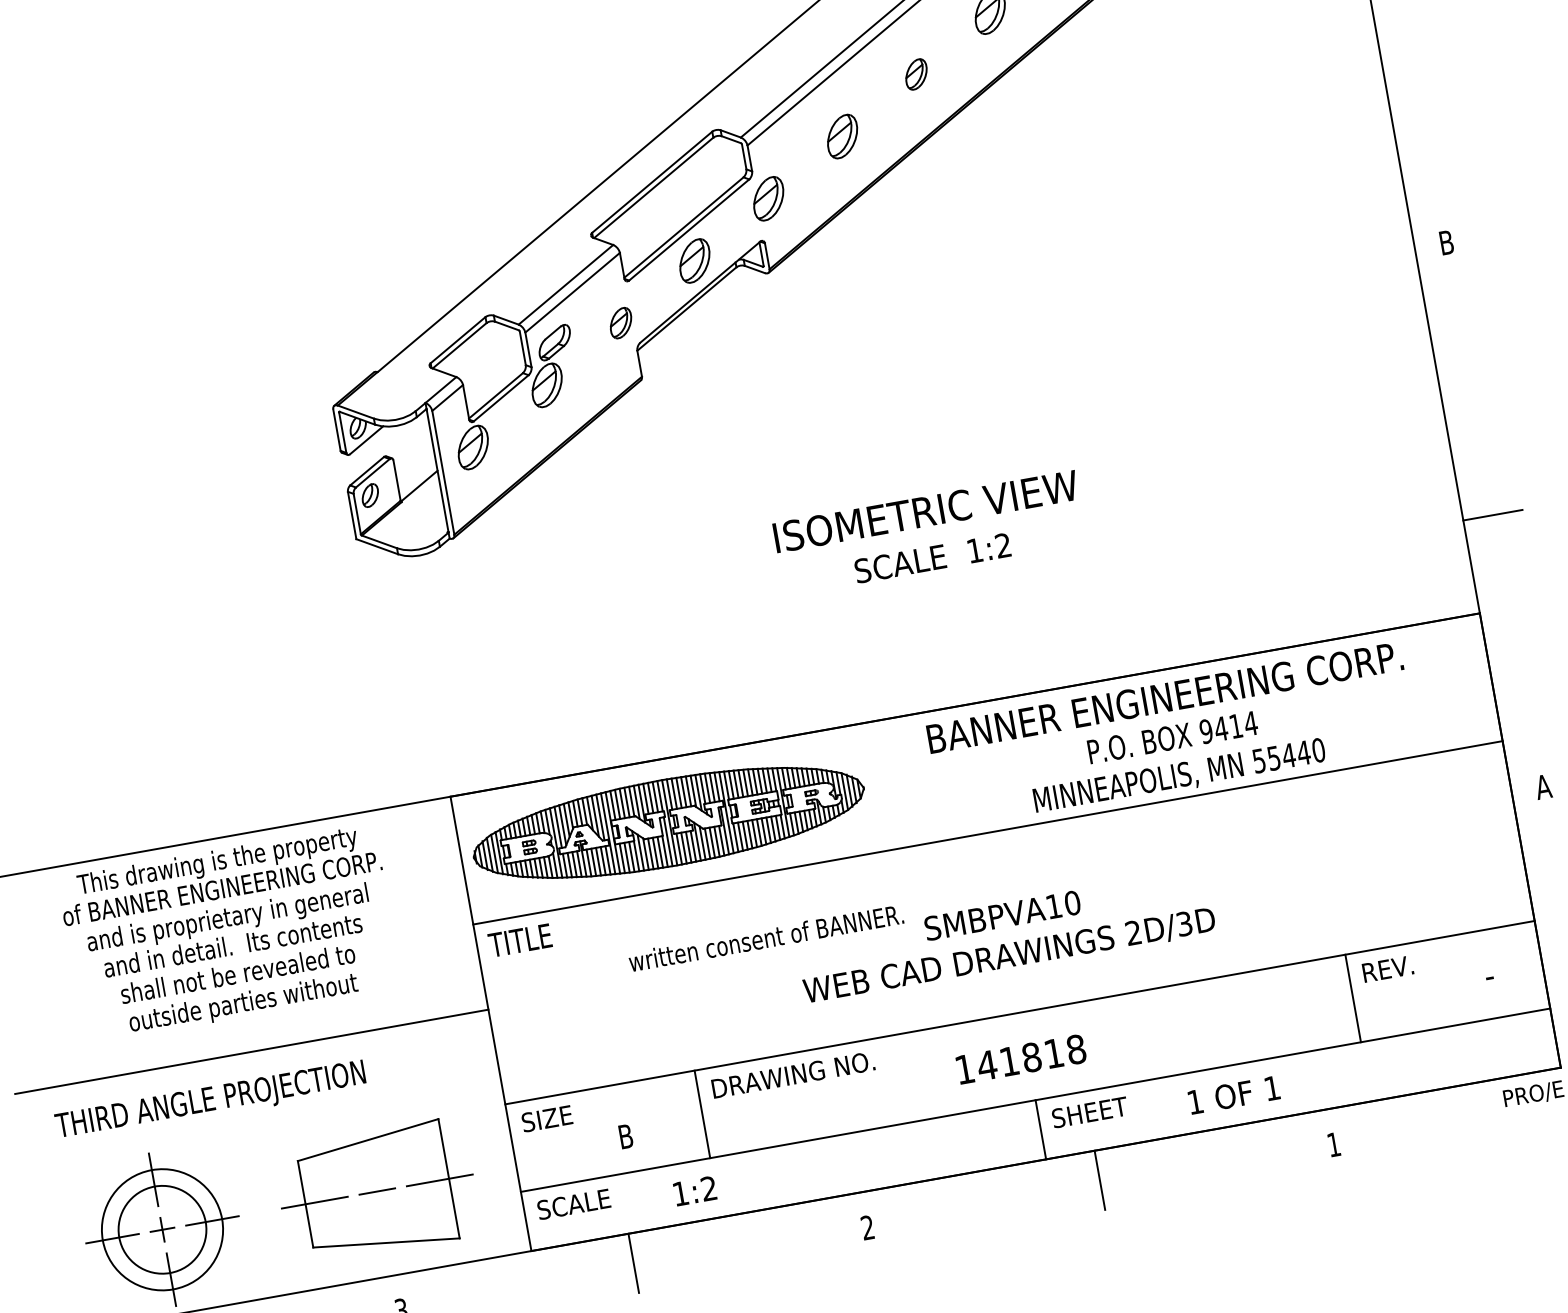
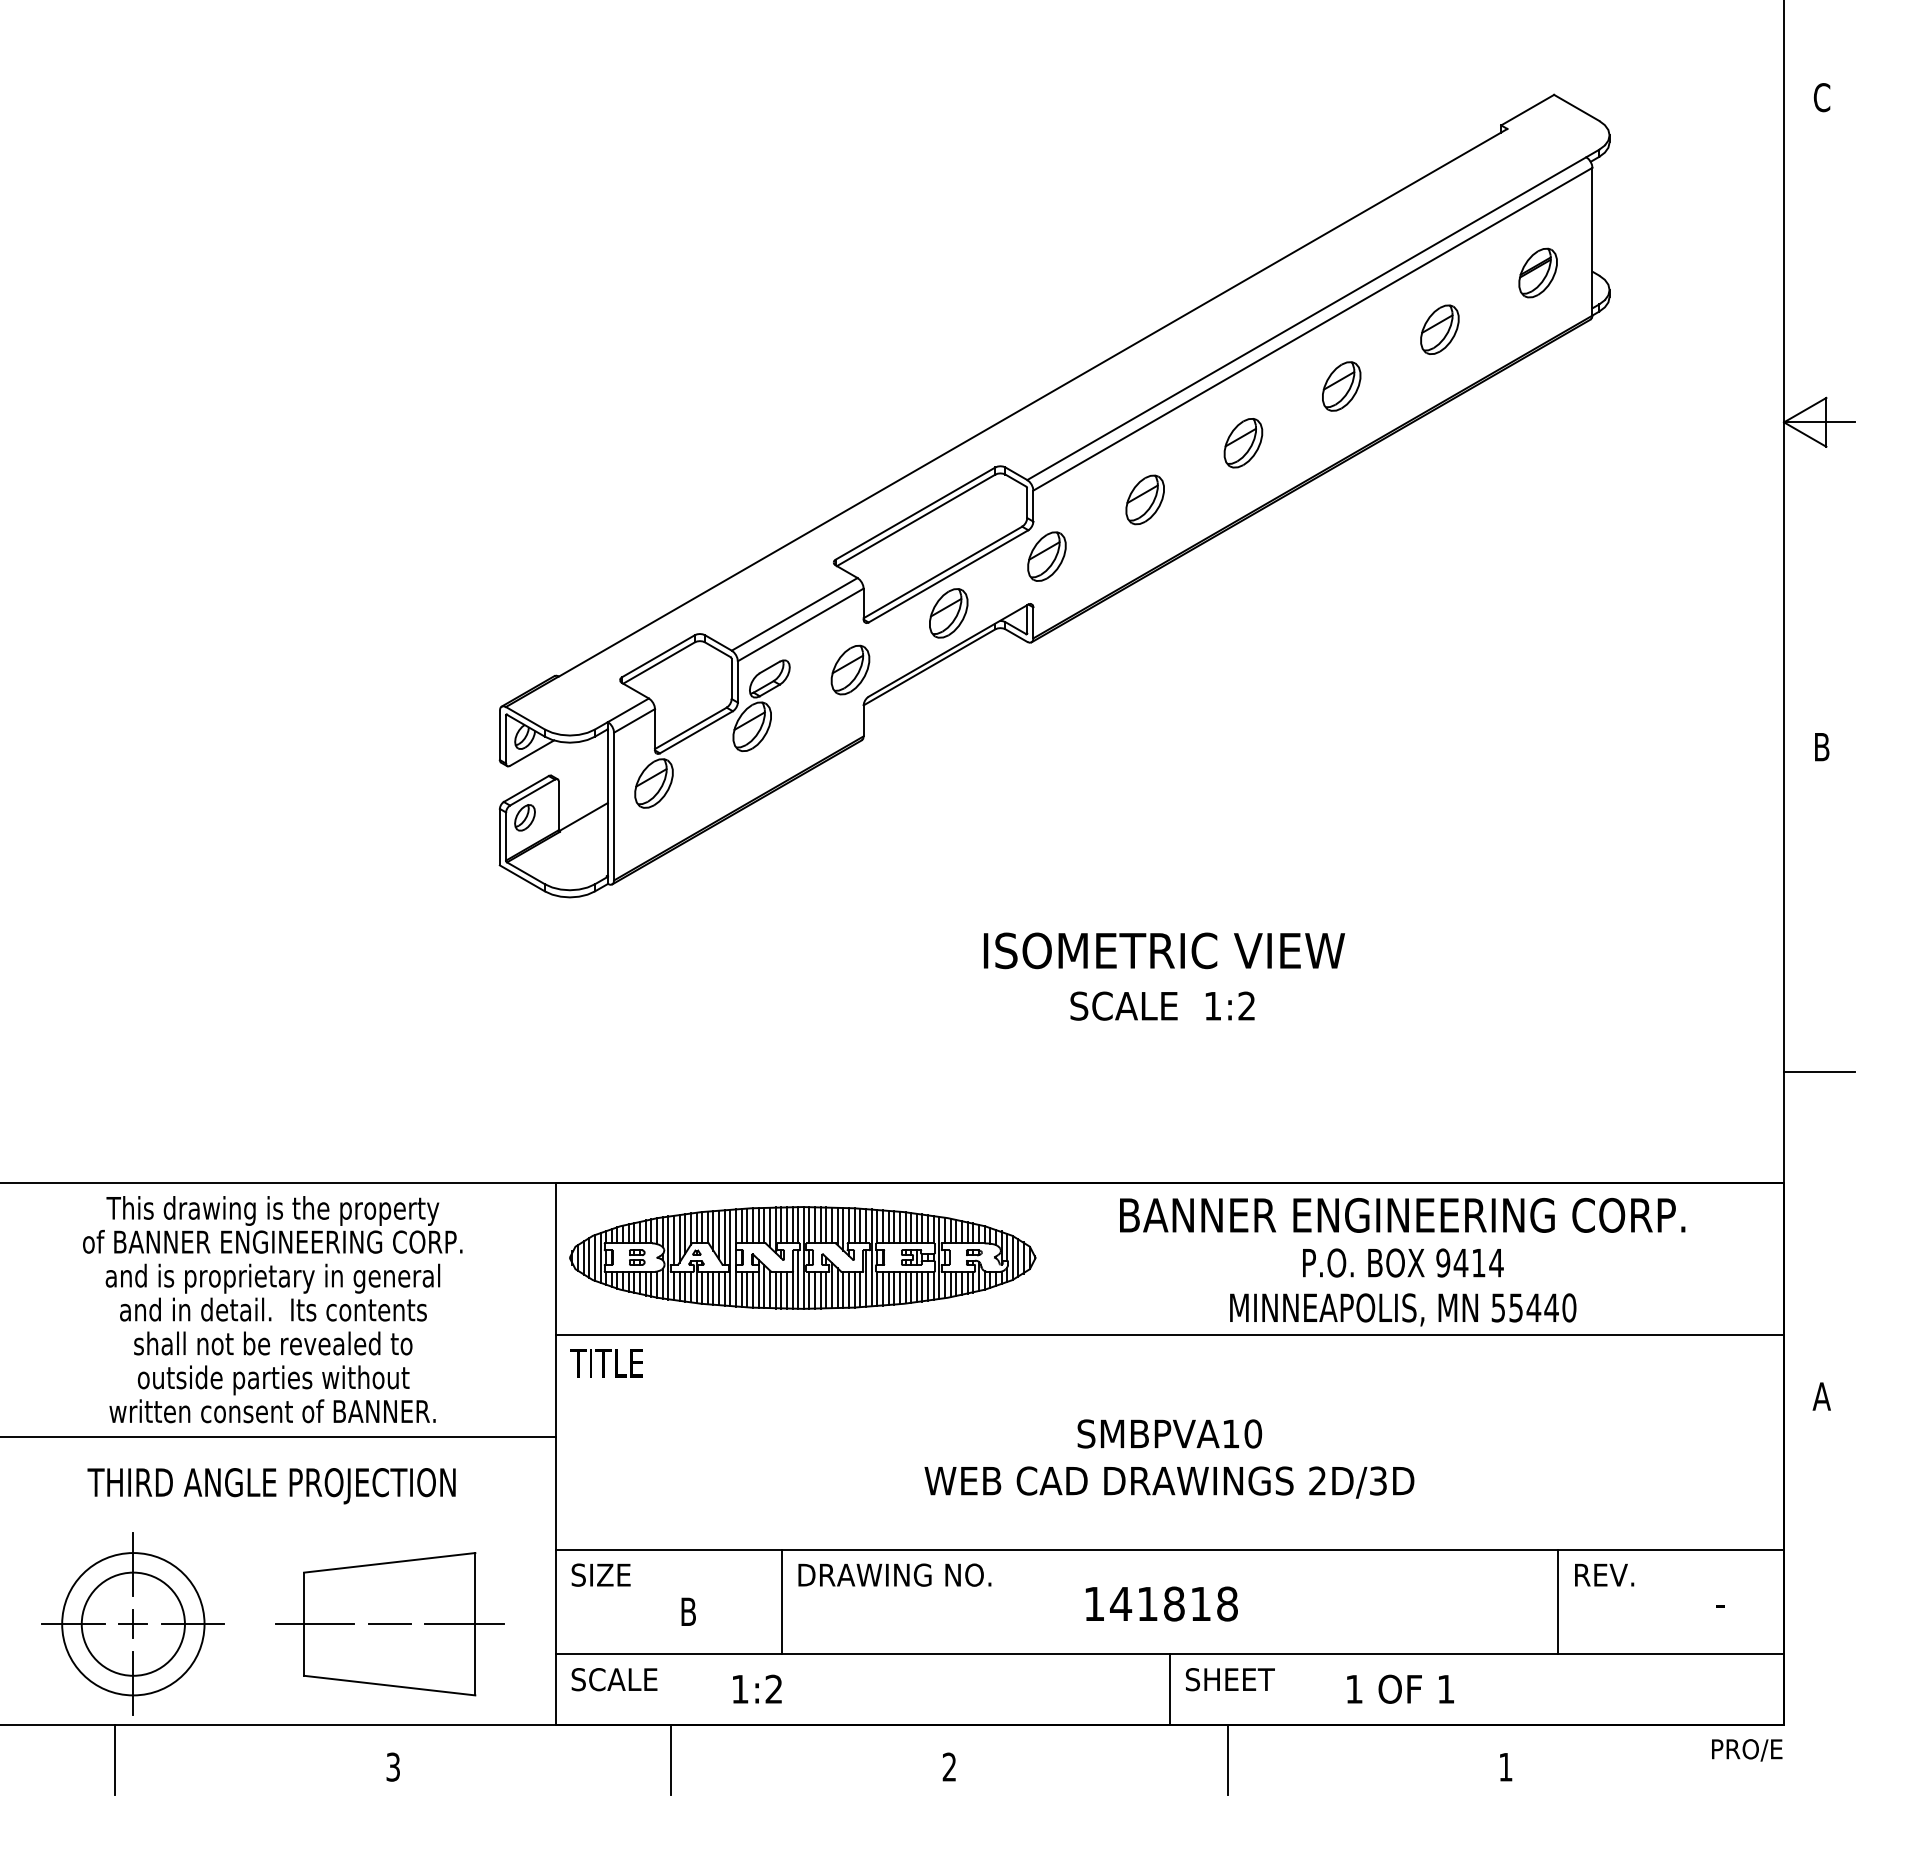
part: (916, 74) -> (1243, 443), size x1.43
part: (620, 322) -> (850, 669), size x1.43
text: (766, 938) -> (272, 1411), moved
text: (210, 1102) -> (271, 1486), moved

